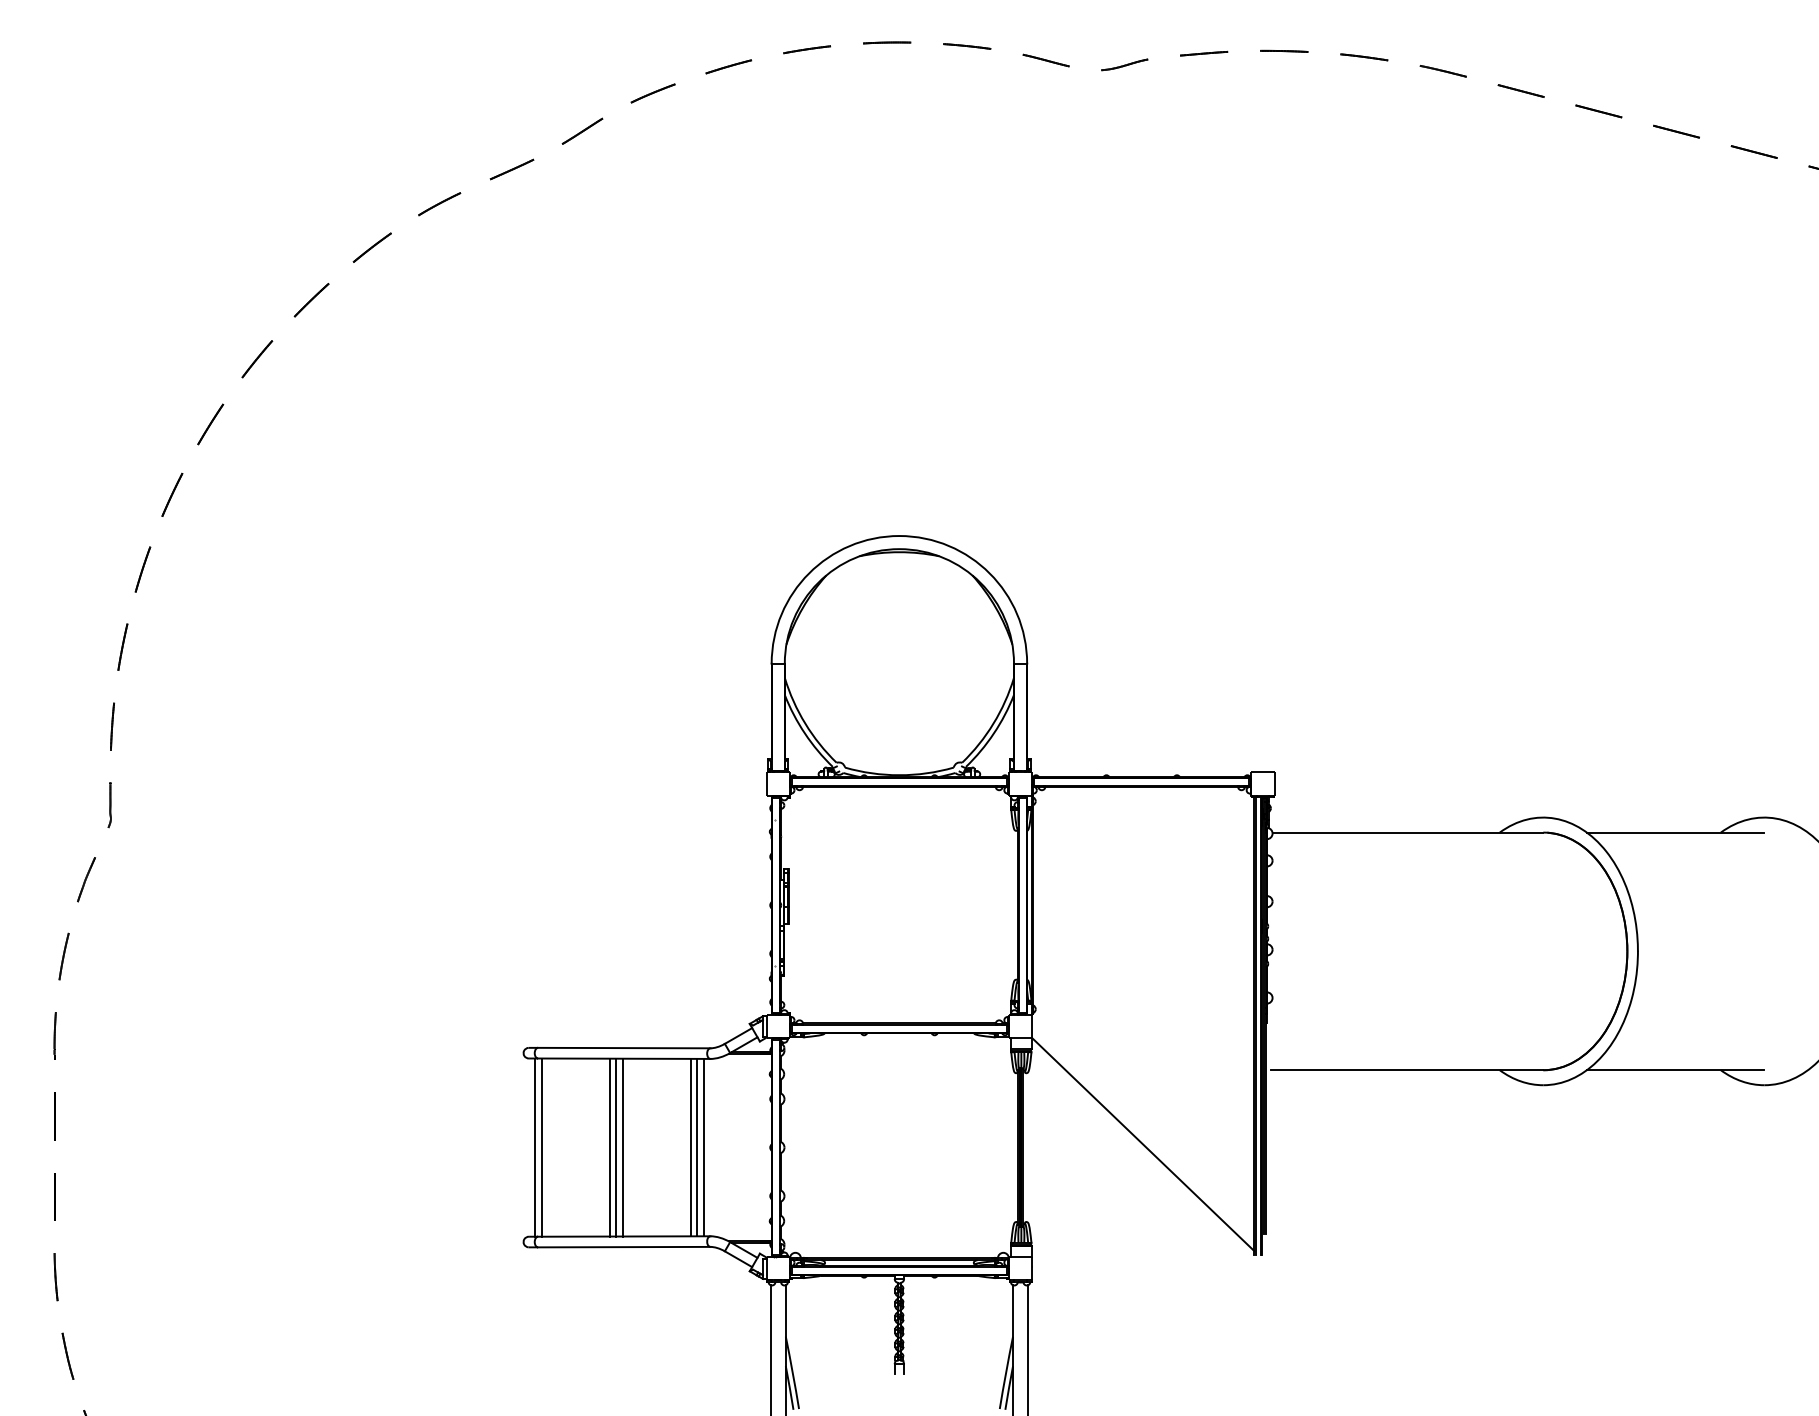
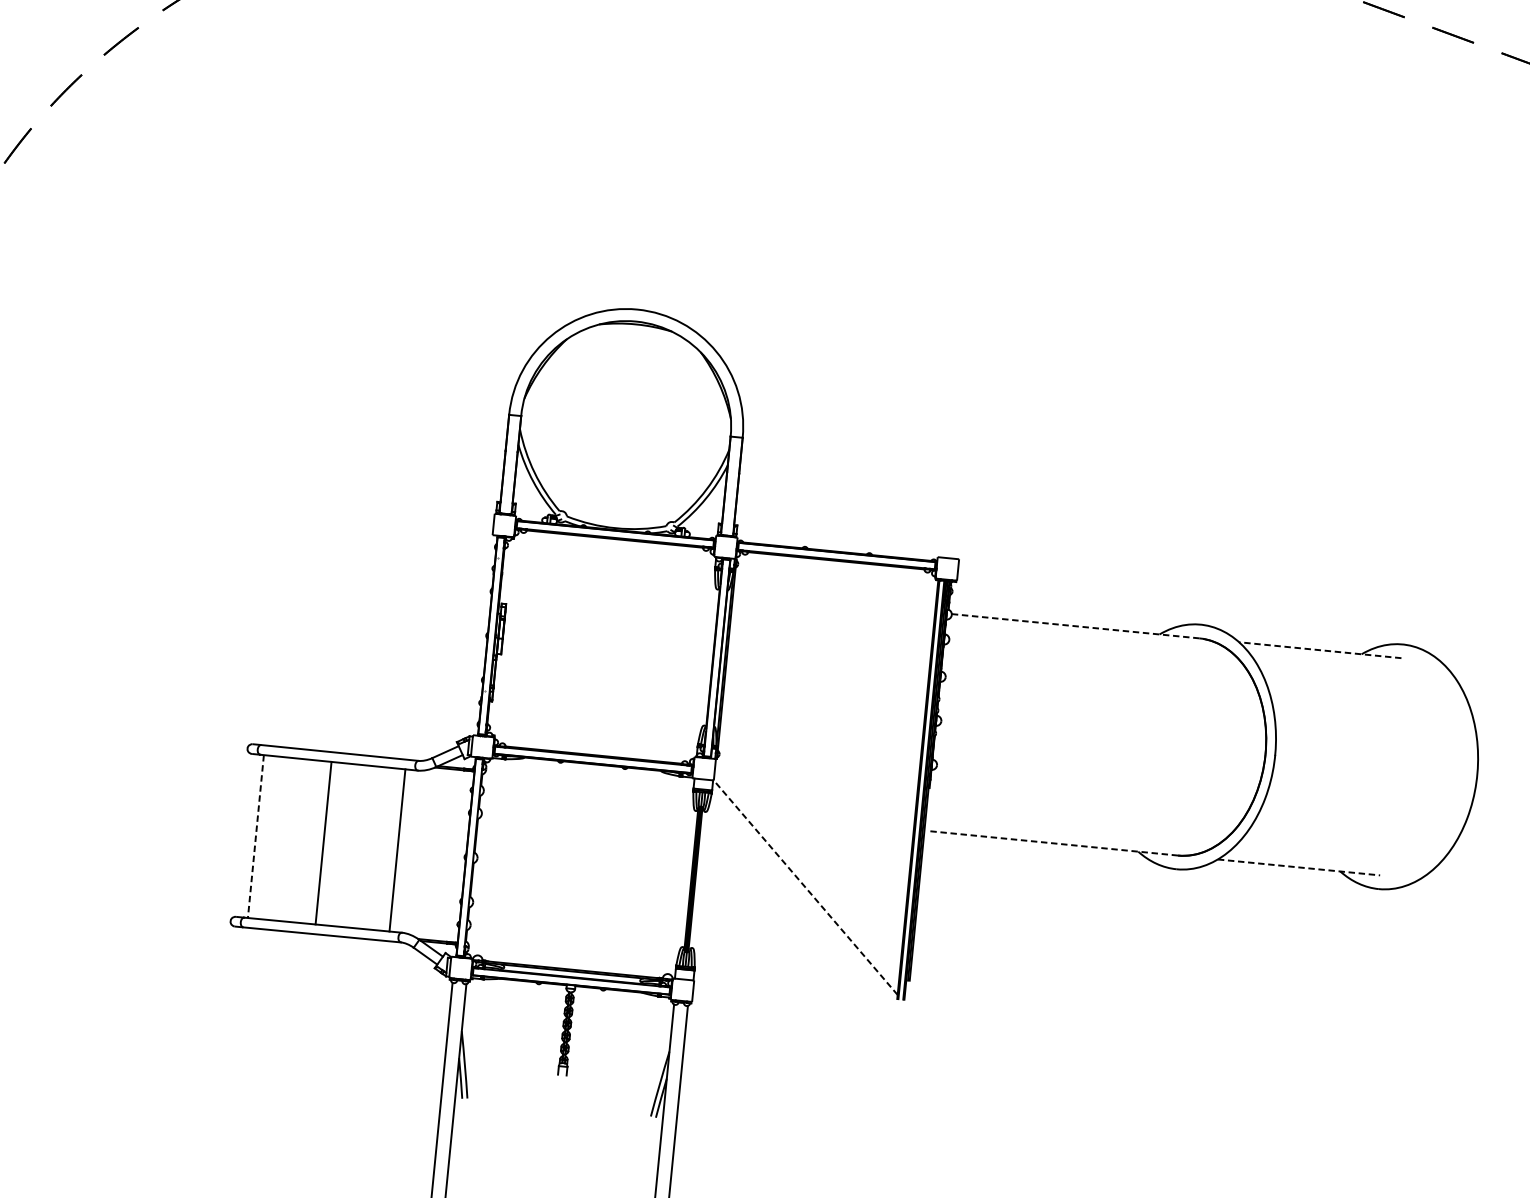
line: (1408, 832) -> (1076, 626), solid -> dashed
line: (1675, 832) -> (1320, 650), solid -> dashed
line: (1406, 1070) -> (1052, 843), solid -> dashed
line: (1675, 1070) -> (1298, 867), solid -> dashed
line: (1143, 1144) -> (805, 887), solid -> dashed
line: (535, 1147) -> (249, 835), removed
line: (610, 1147) -> (318, 842), removed
line: (622, 1147) -> (329, 843), removed
line: (691, 1147) -> (392, 849), removed
line: (703, 1147) -> (403, 850), removed
line: (542, 1148) -> (256, 837), solid -> dashed

